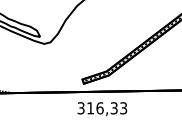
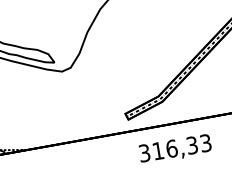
text: (102, 109) -> (175, 149), moved

